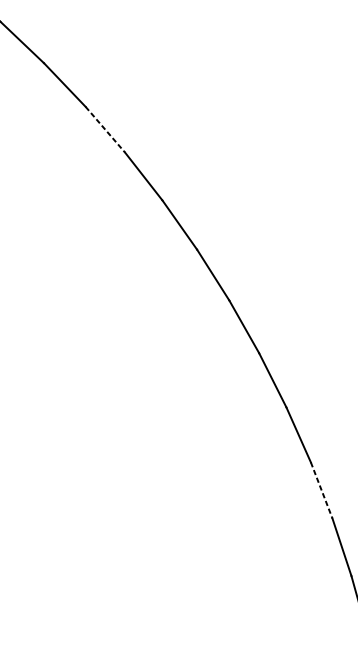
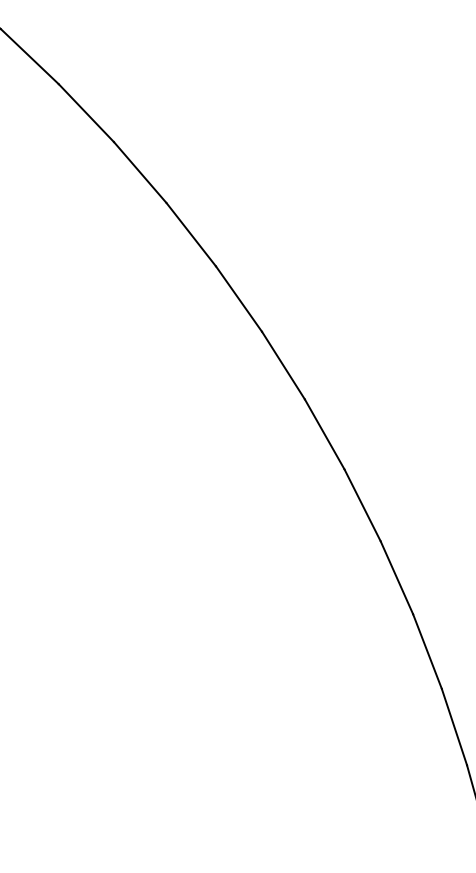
line: (105, 129) -> (140, 172), dashed -> solid
line: (321, 491) -> (427, 652), dashed -> solid

